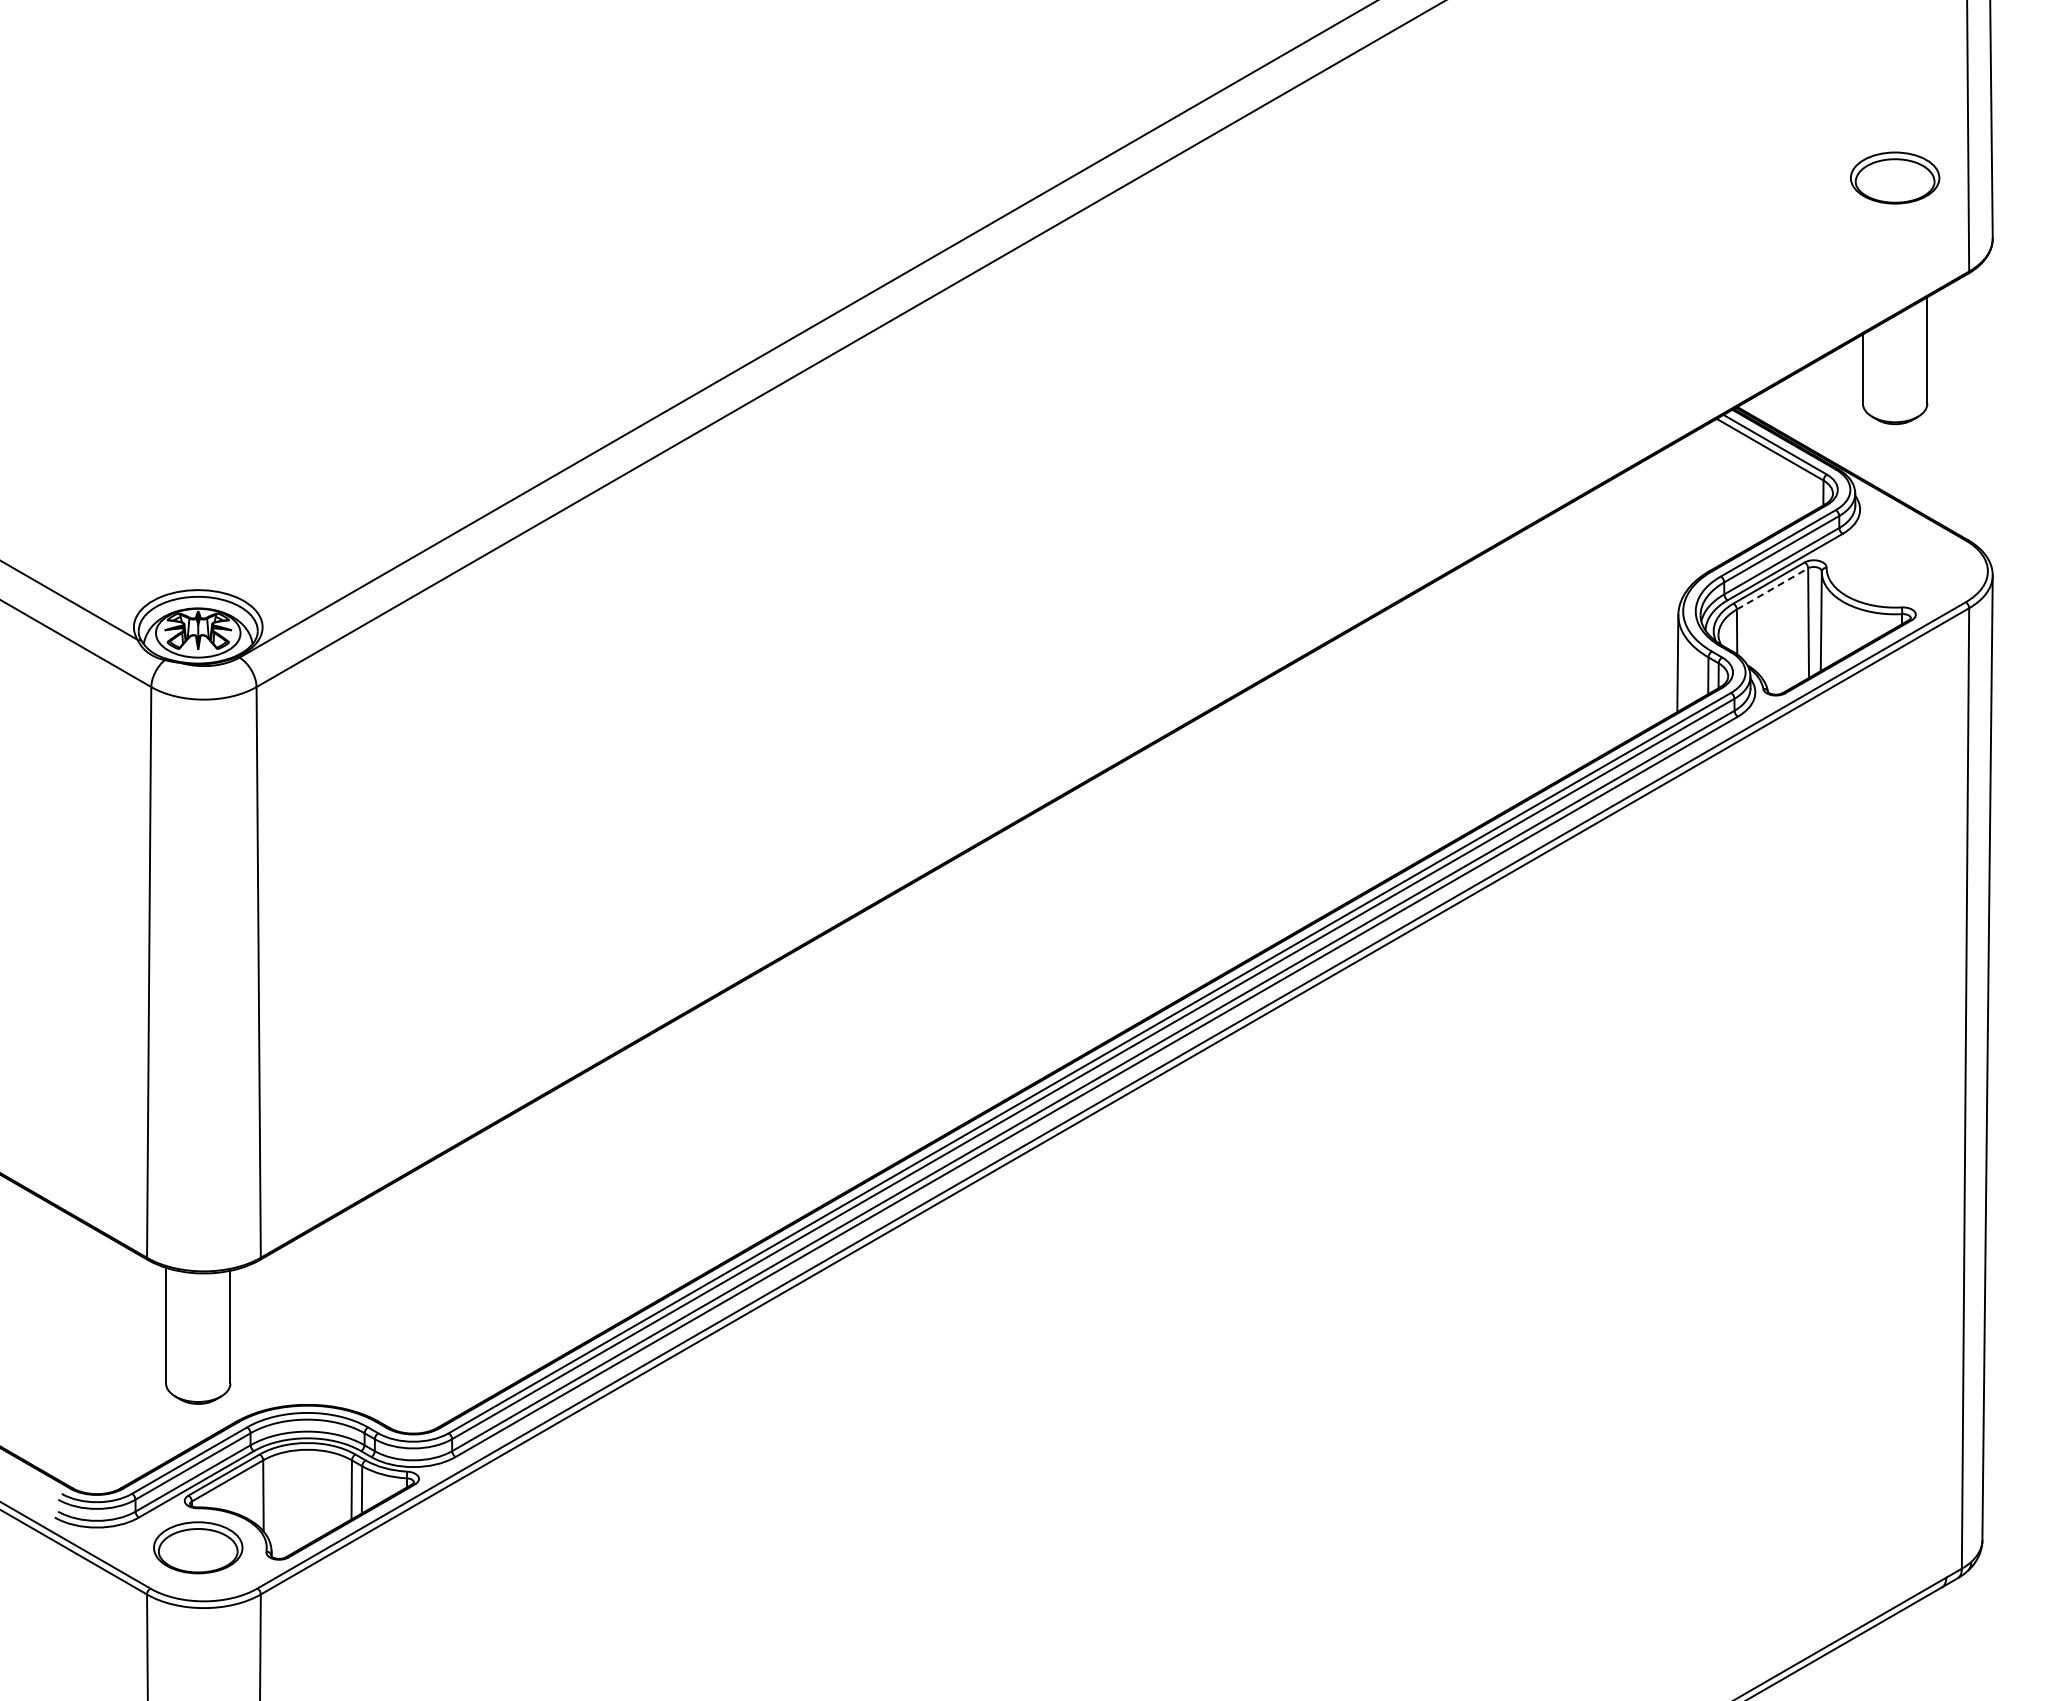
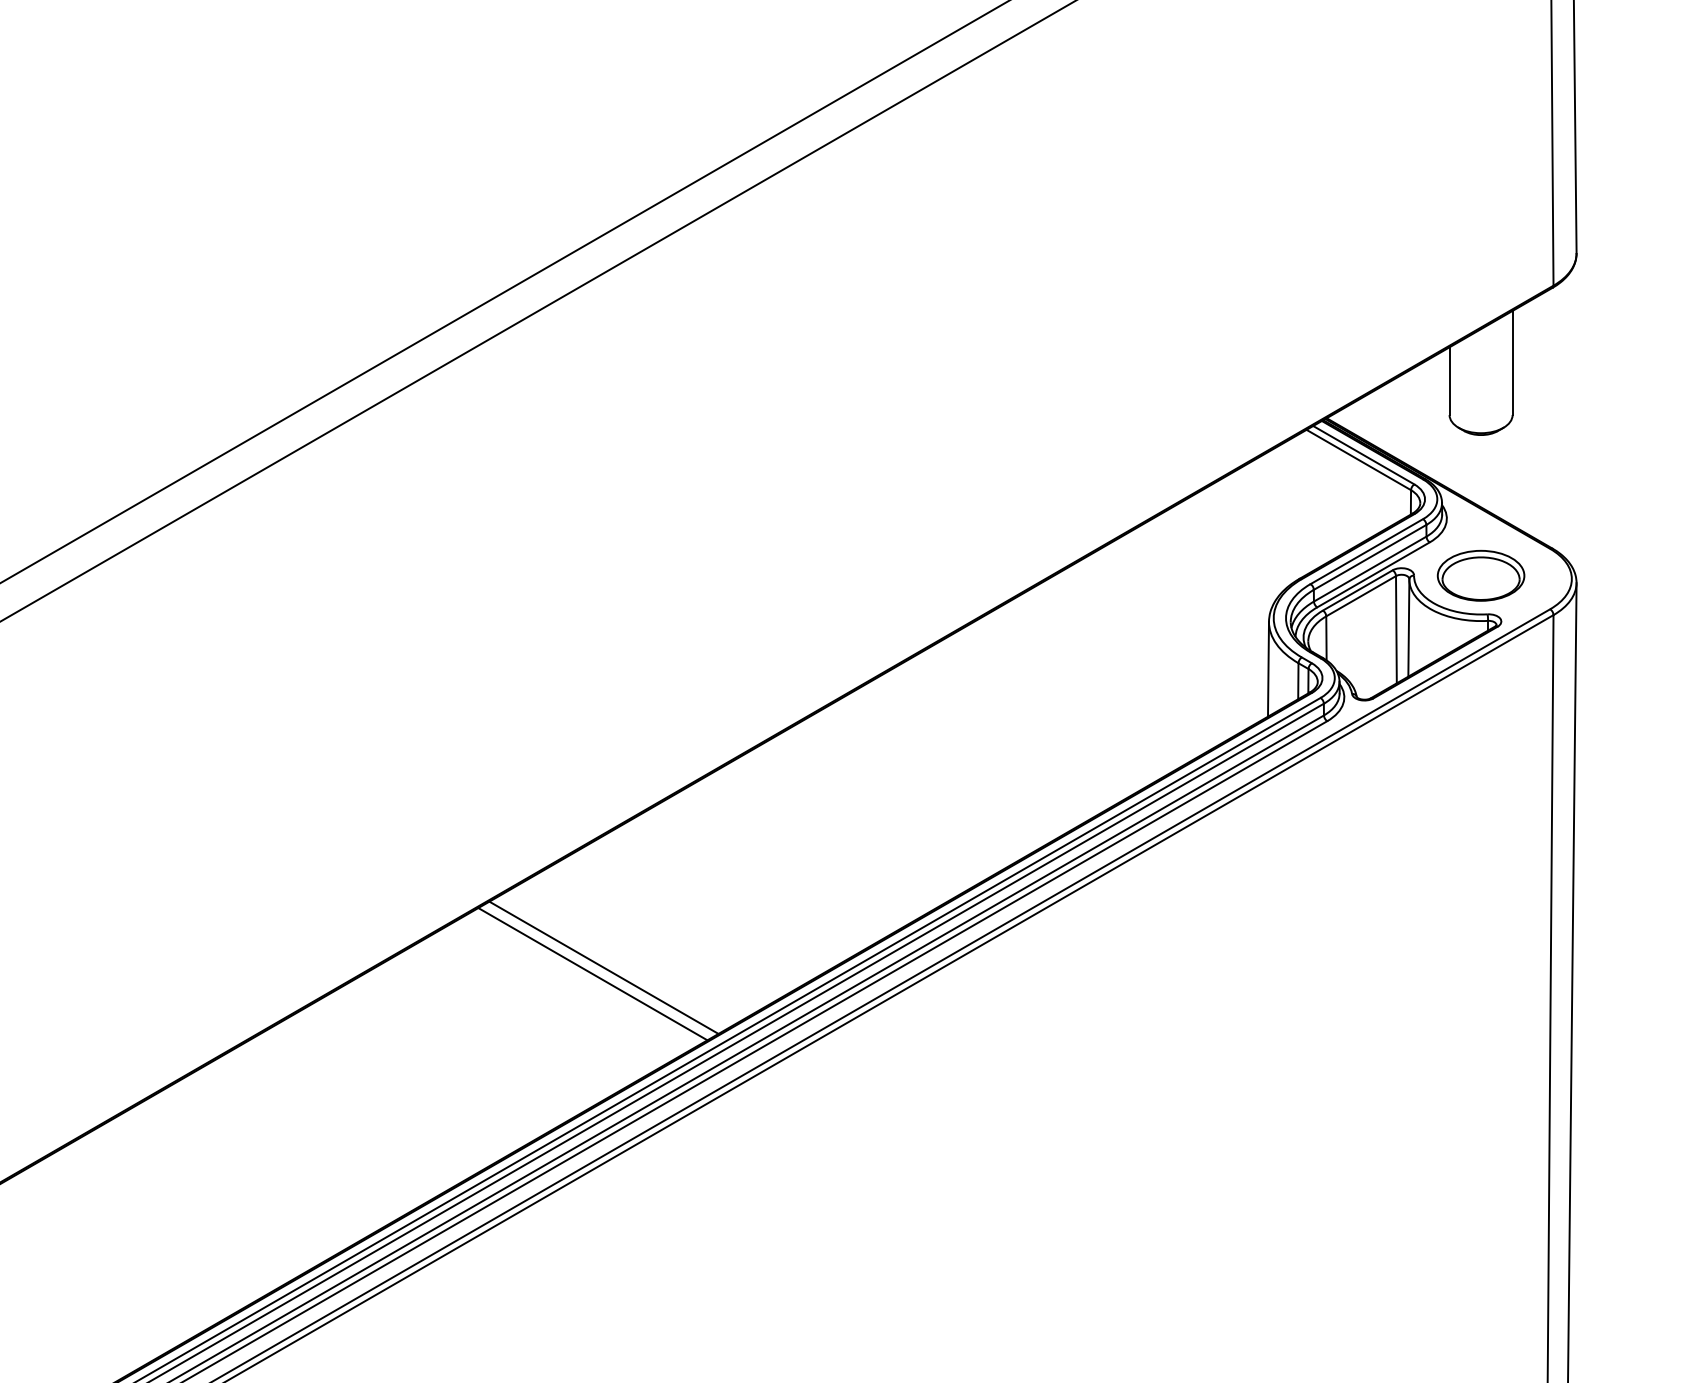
part: (1895, 177) -> (1481, 575), moved
line: (1772, 588) -> (1361, 595), dashed -> solid
line: (998, 968) -> (603, 967), added
line: (987, 974) -> (593, 973), added

